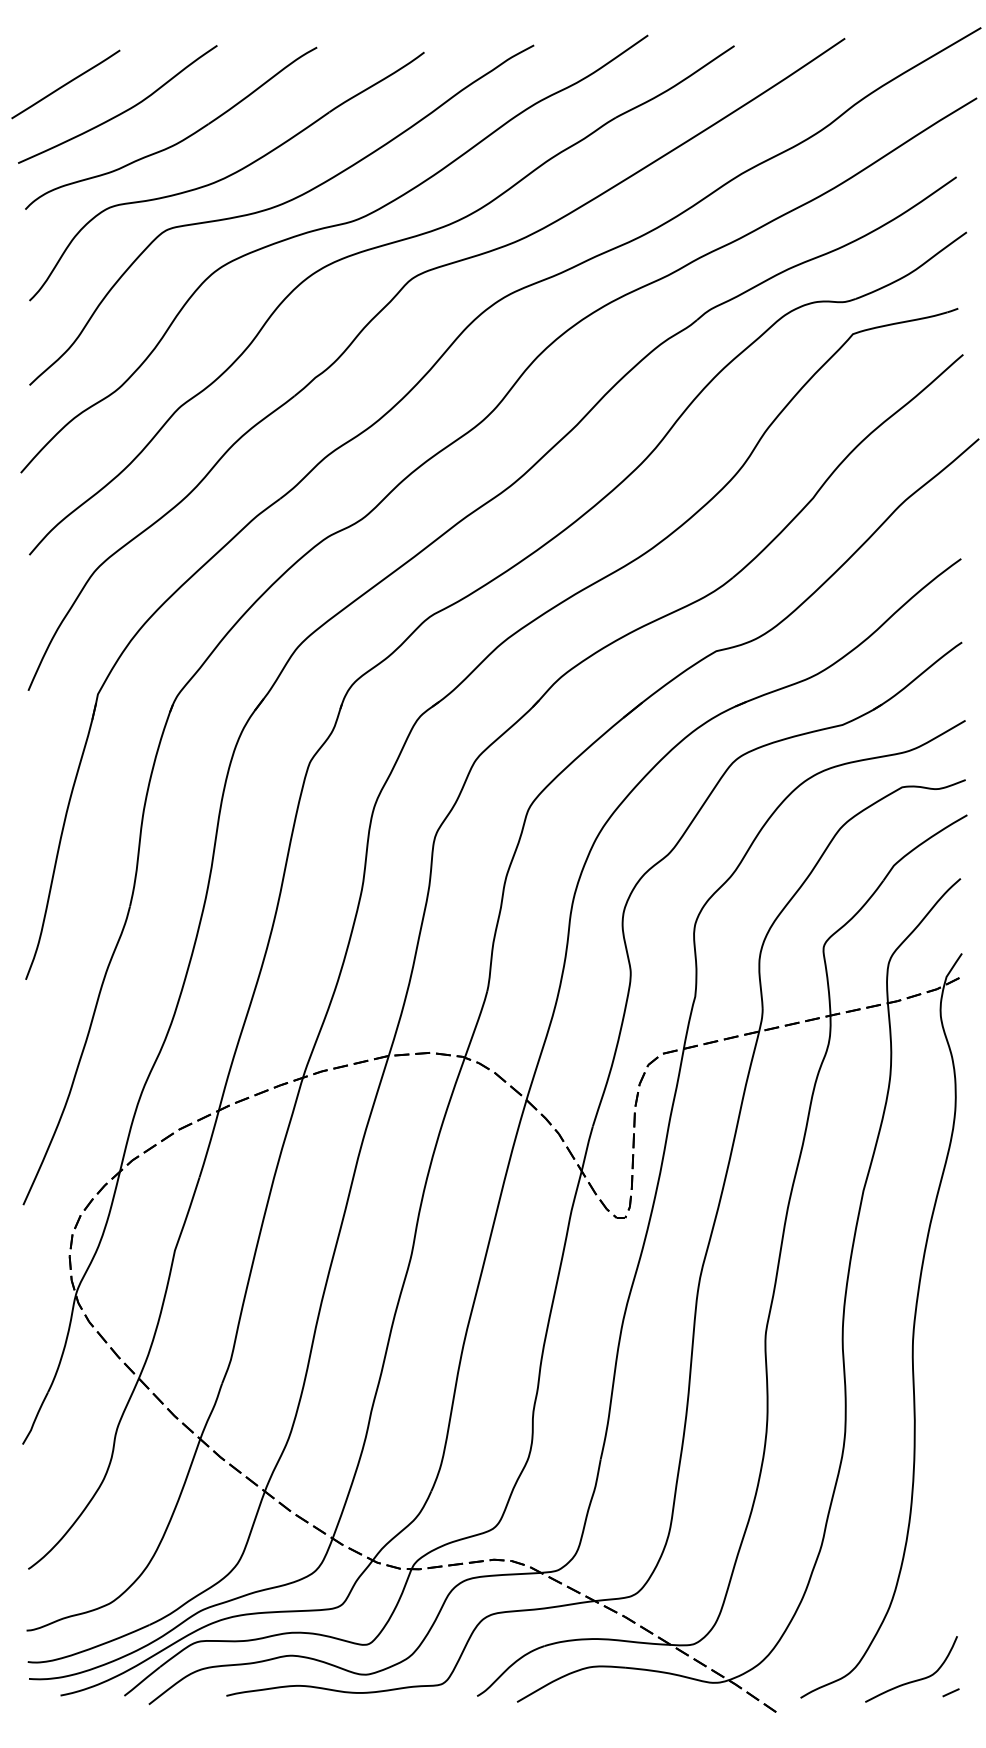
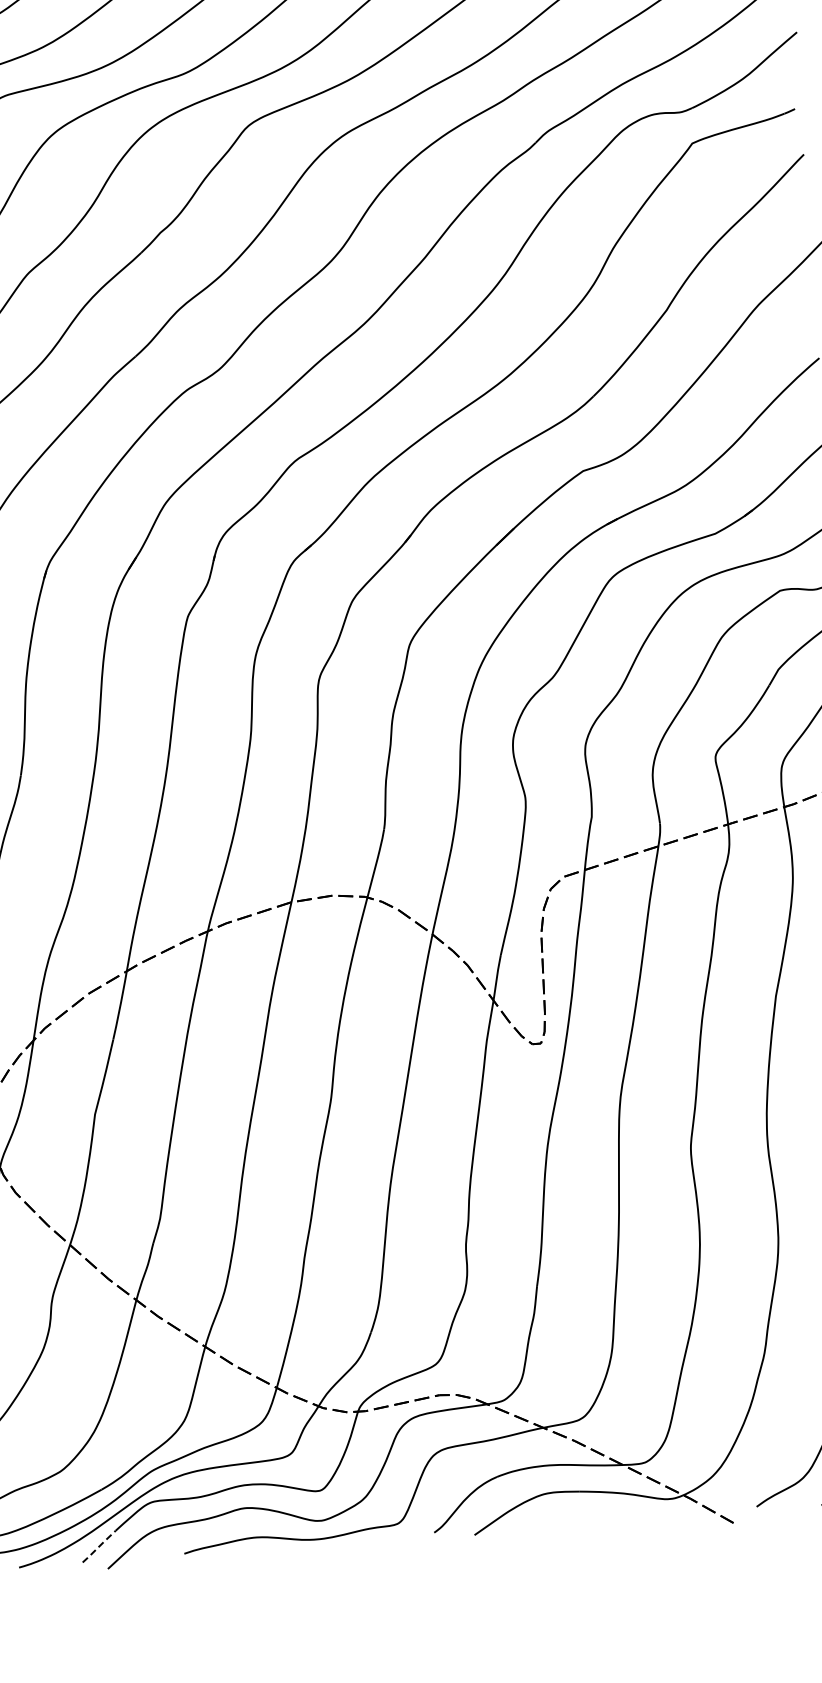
line: (142, 1681) -> (99, 1546), solid -> dashed

